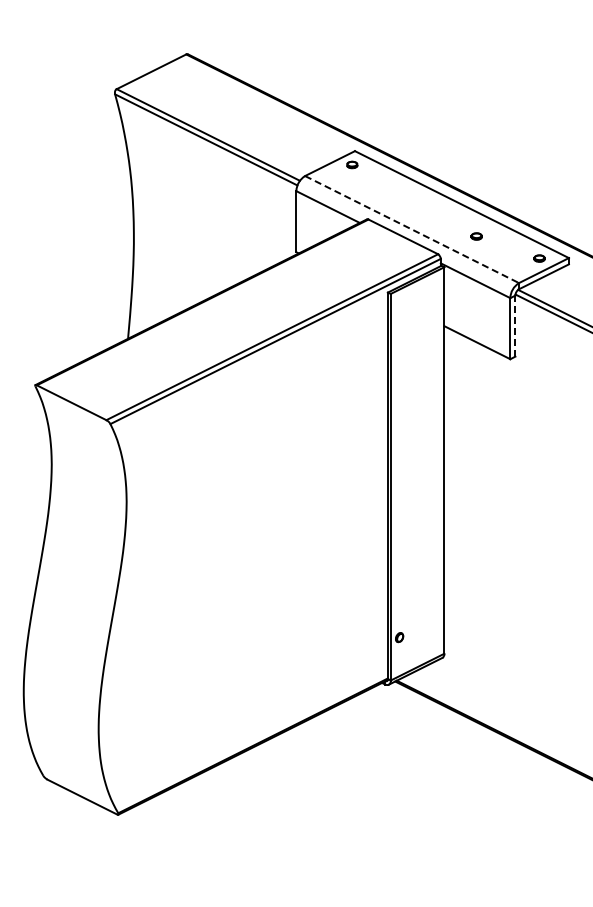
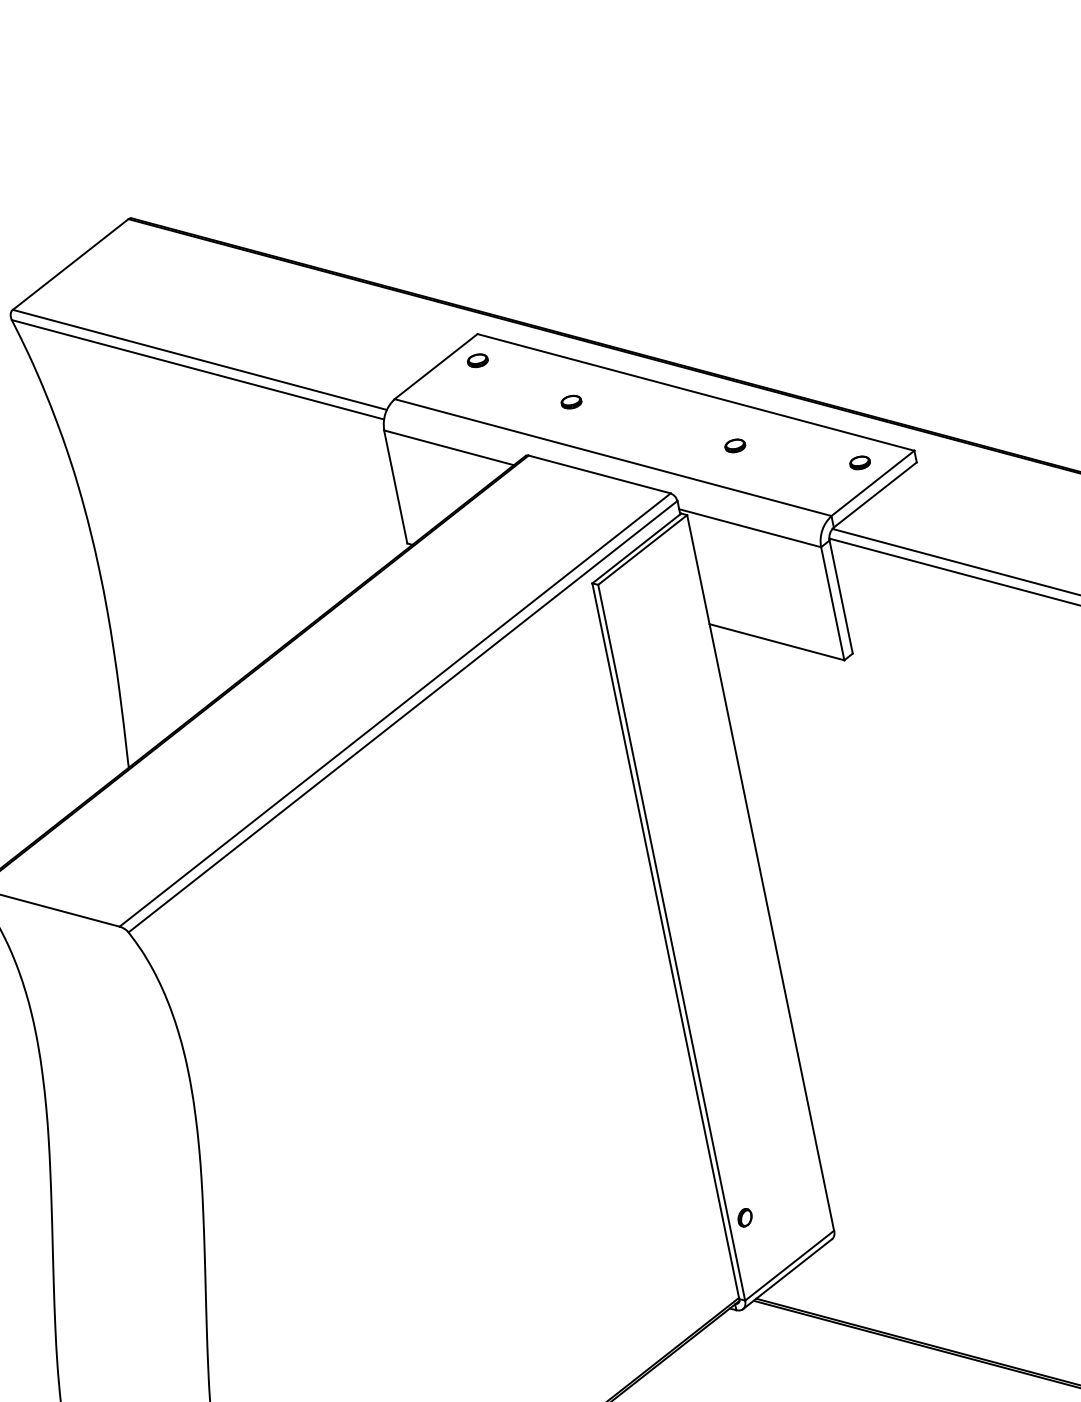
part: (396, 196) -> (571, 402), added
line: (412, 229) -> (613, 457), dashed -> solid
line: (515, 326) -> (841, 597), dashed -> solid

